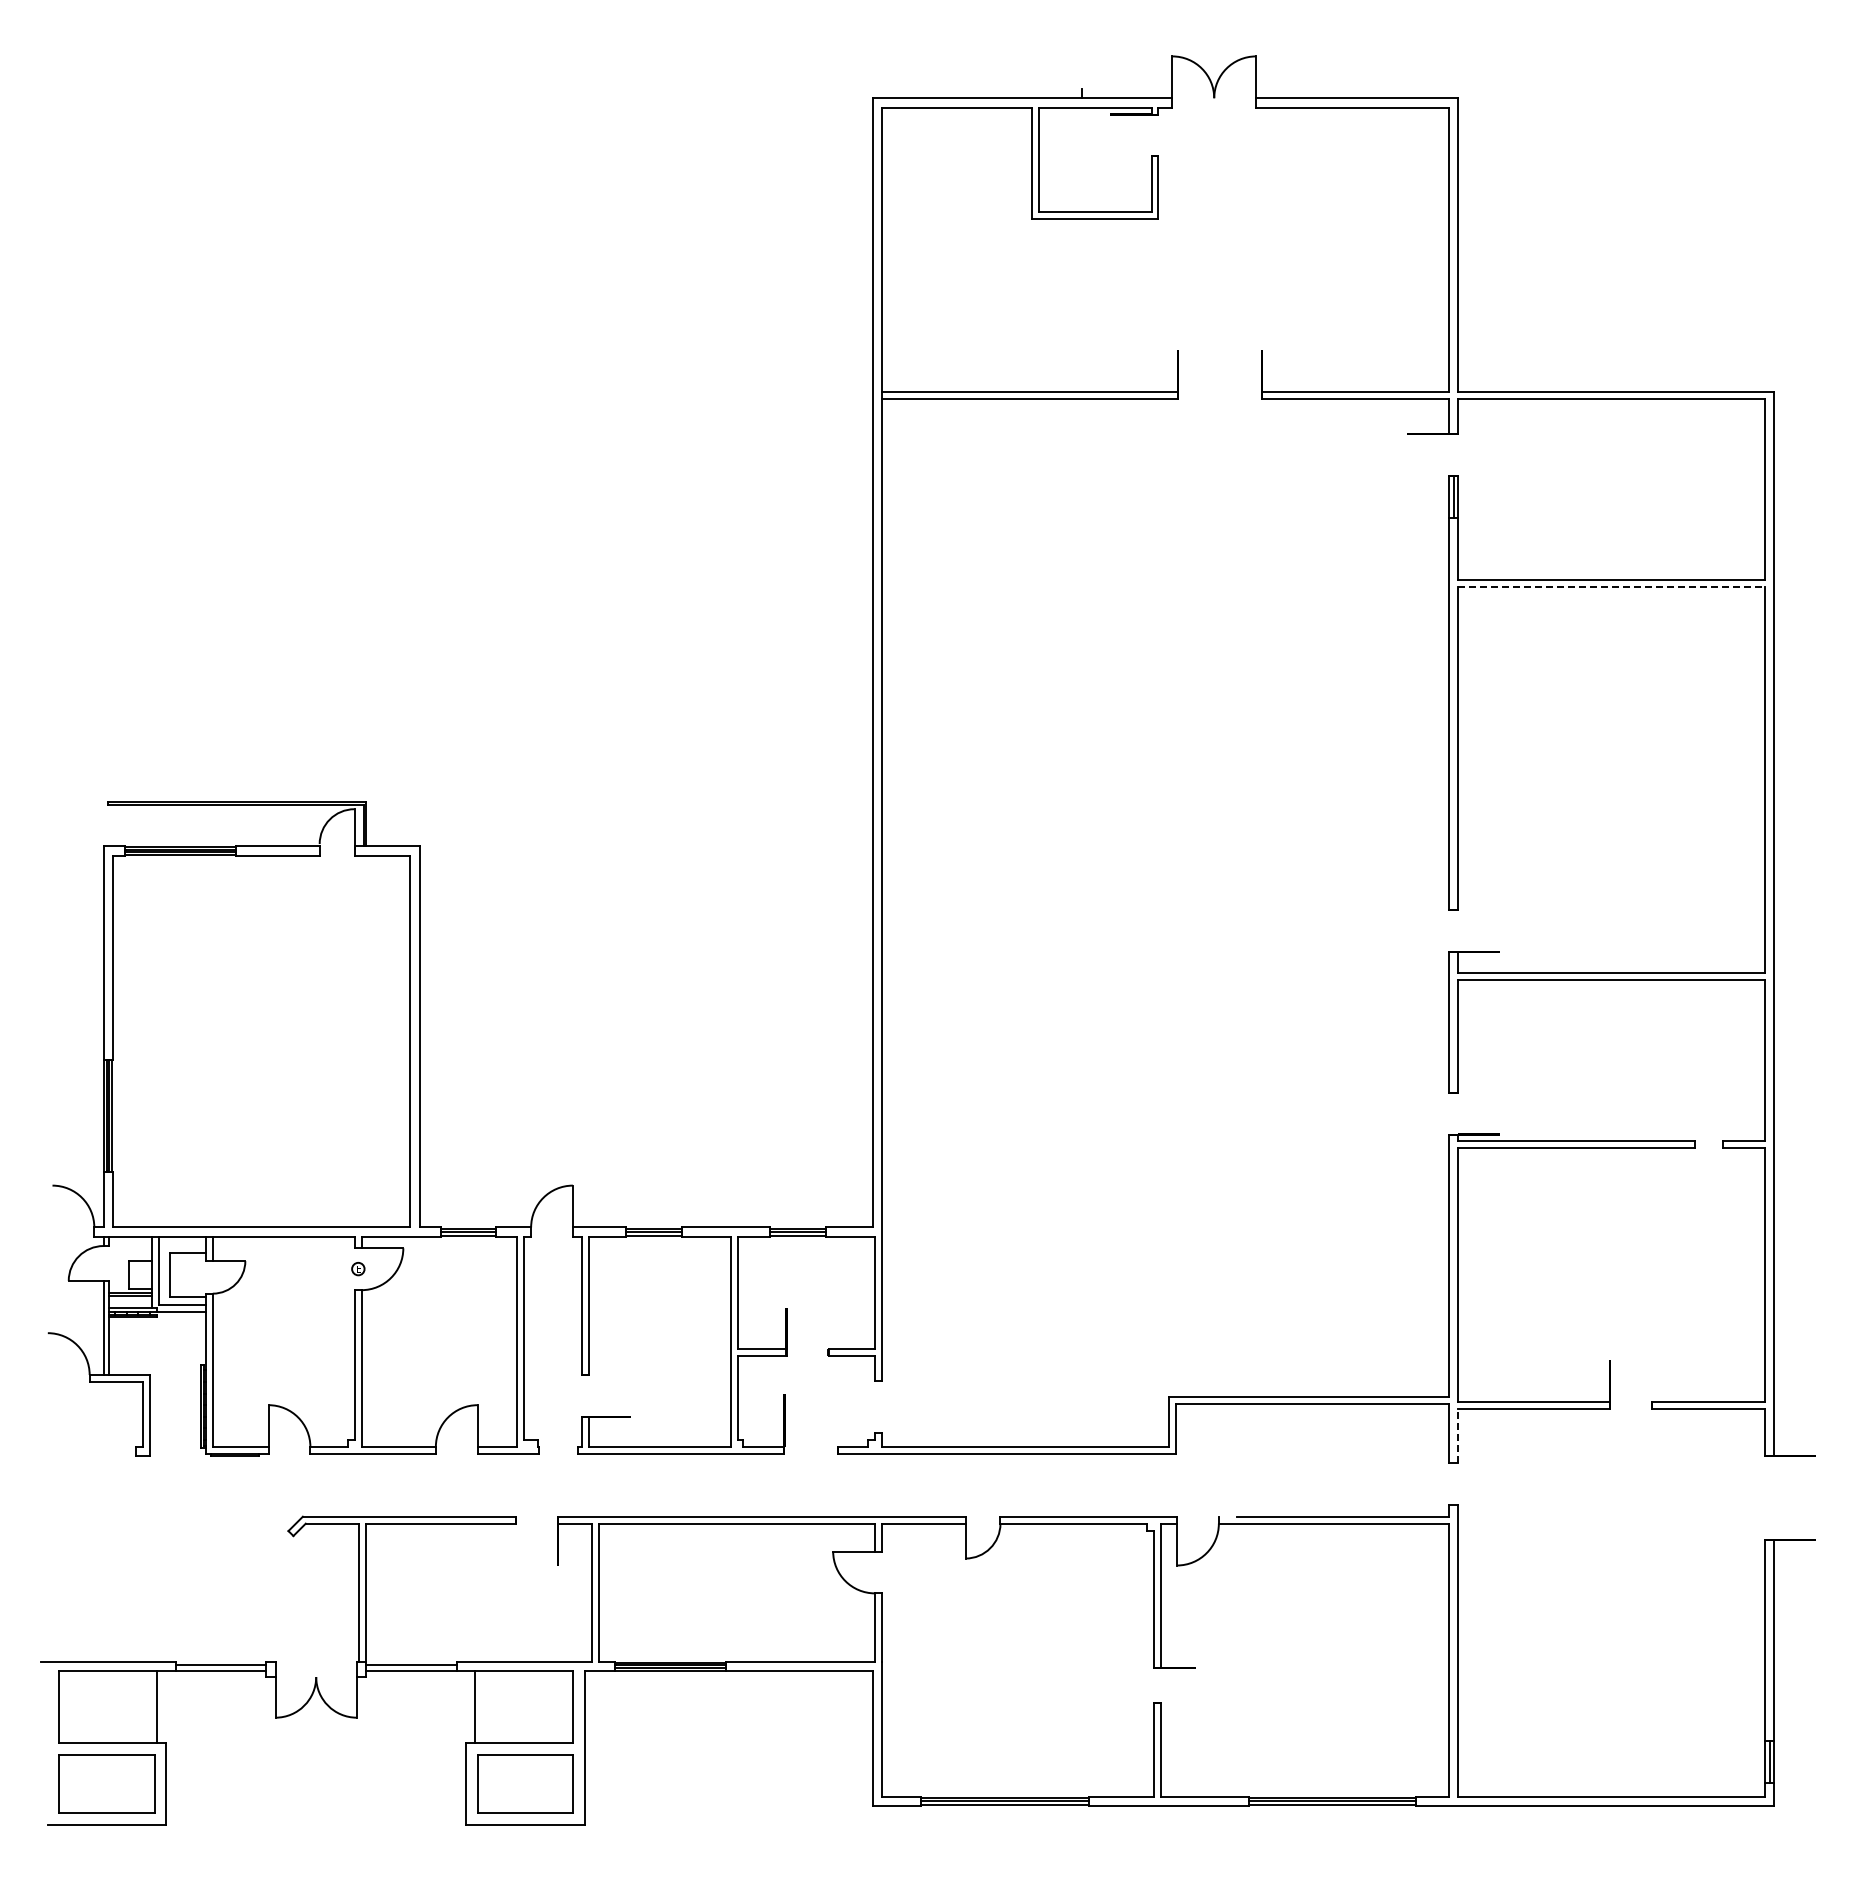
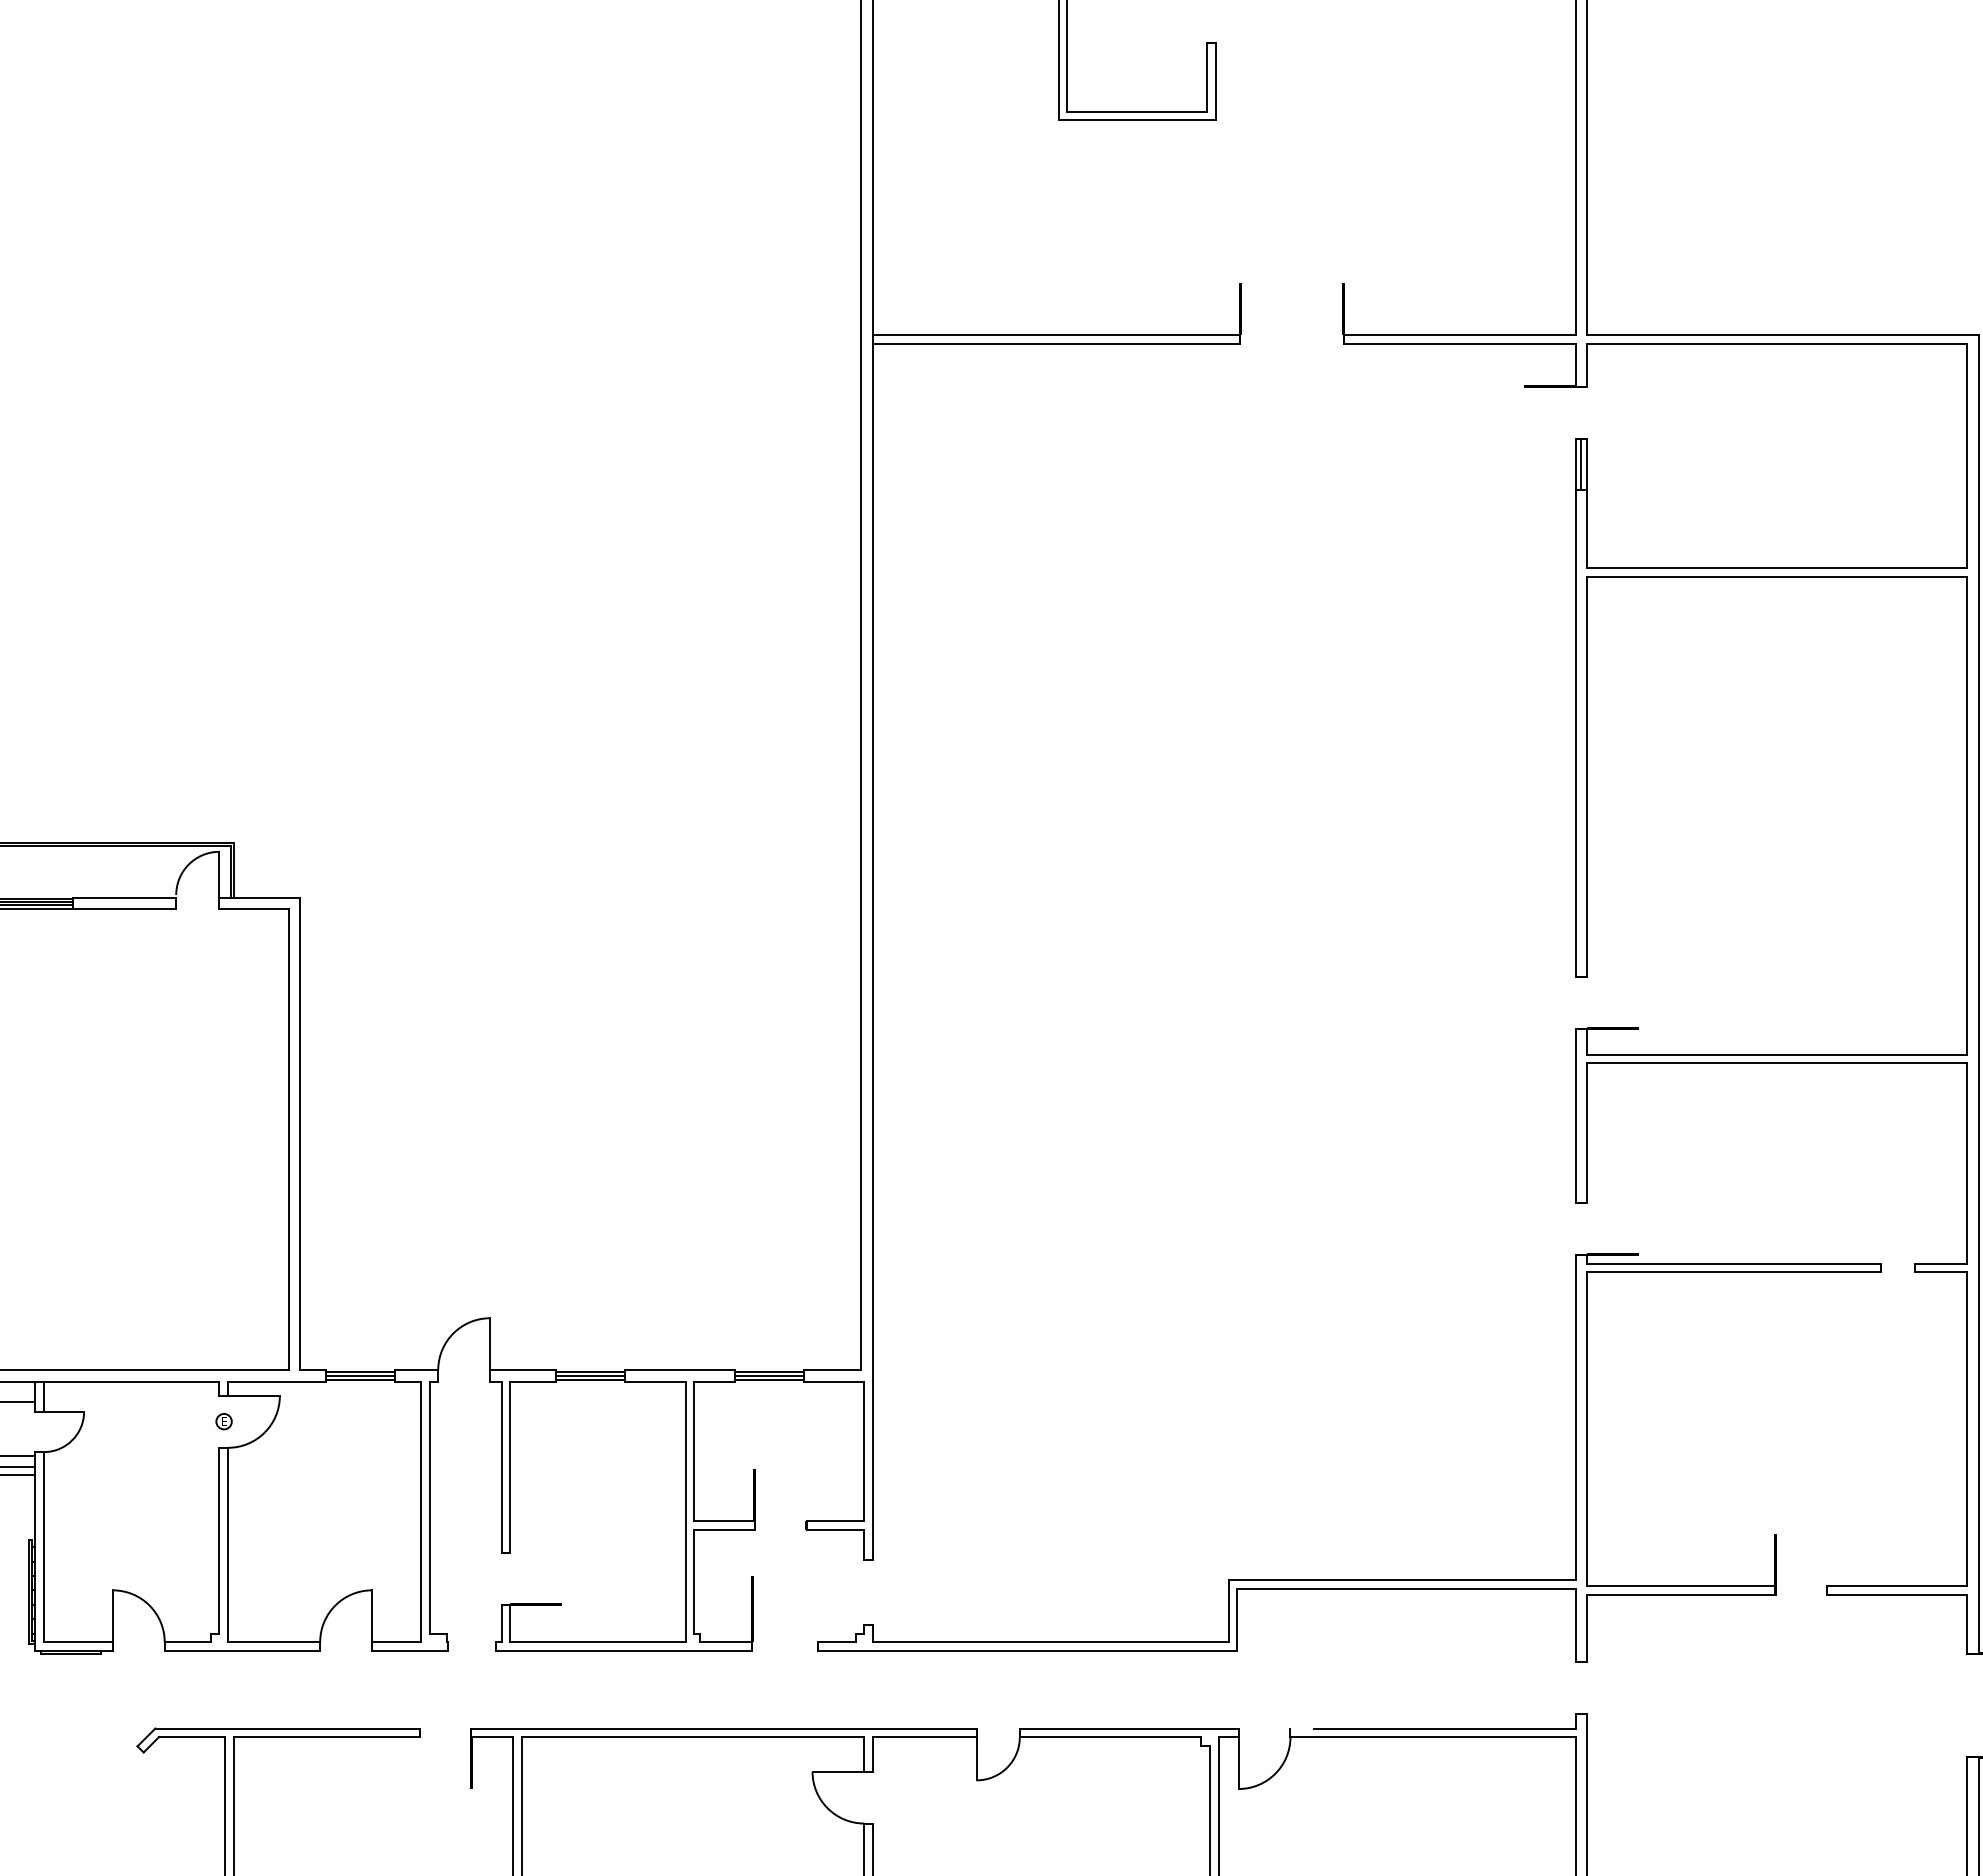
line: (1612, 587) -> (1778, 577), dashed -> solid
line: (1458, 1435) -> (1587, 1627), dashed -> solid

